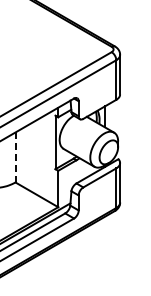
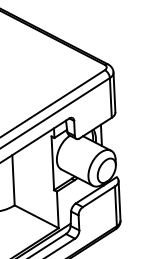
line: (15, 156) -> (13, 179), dashed -> solid

